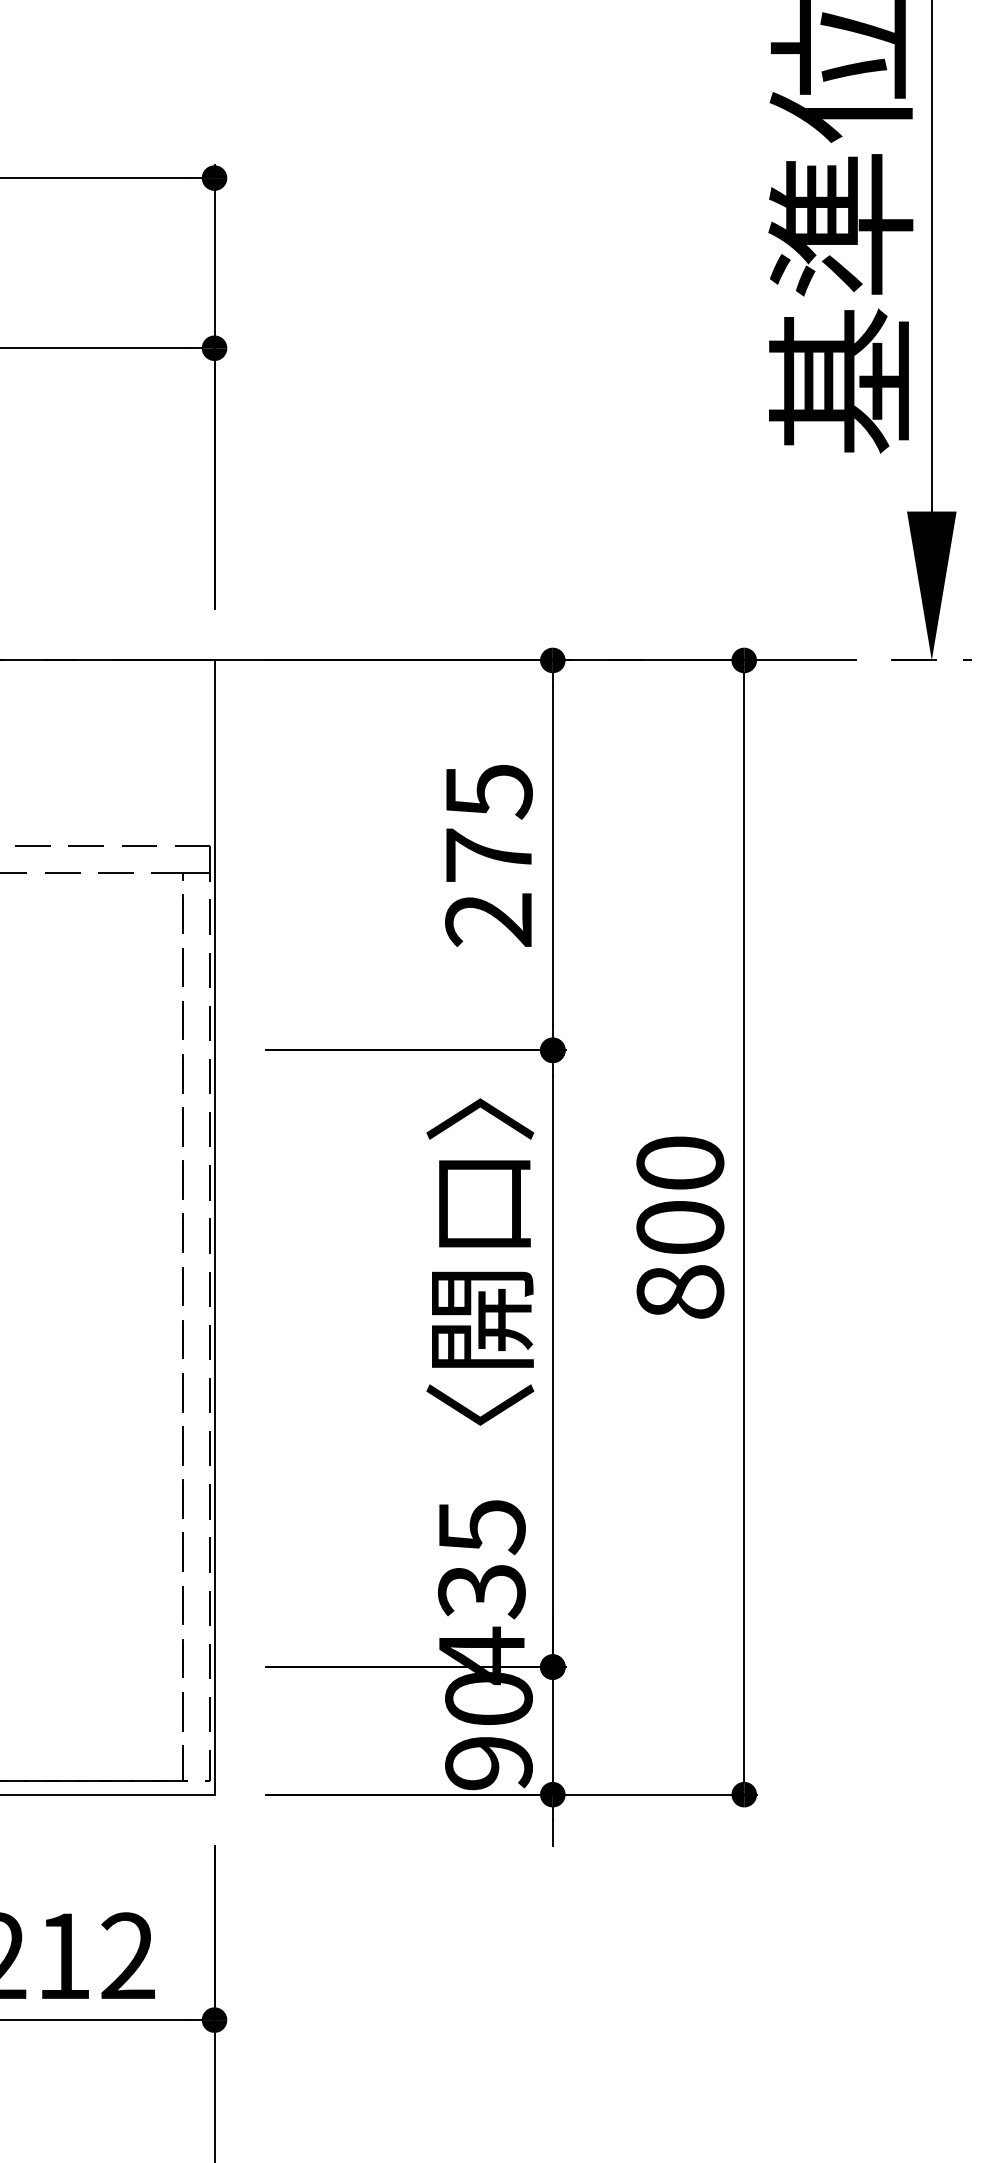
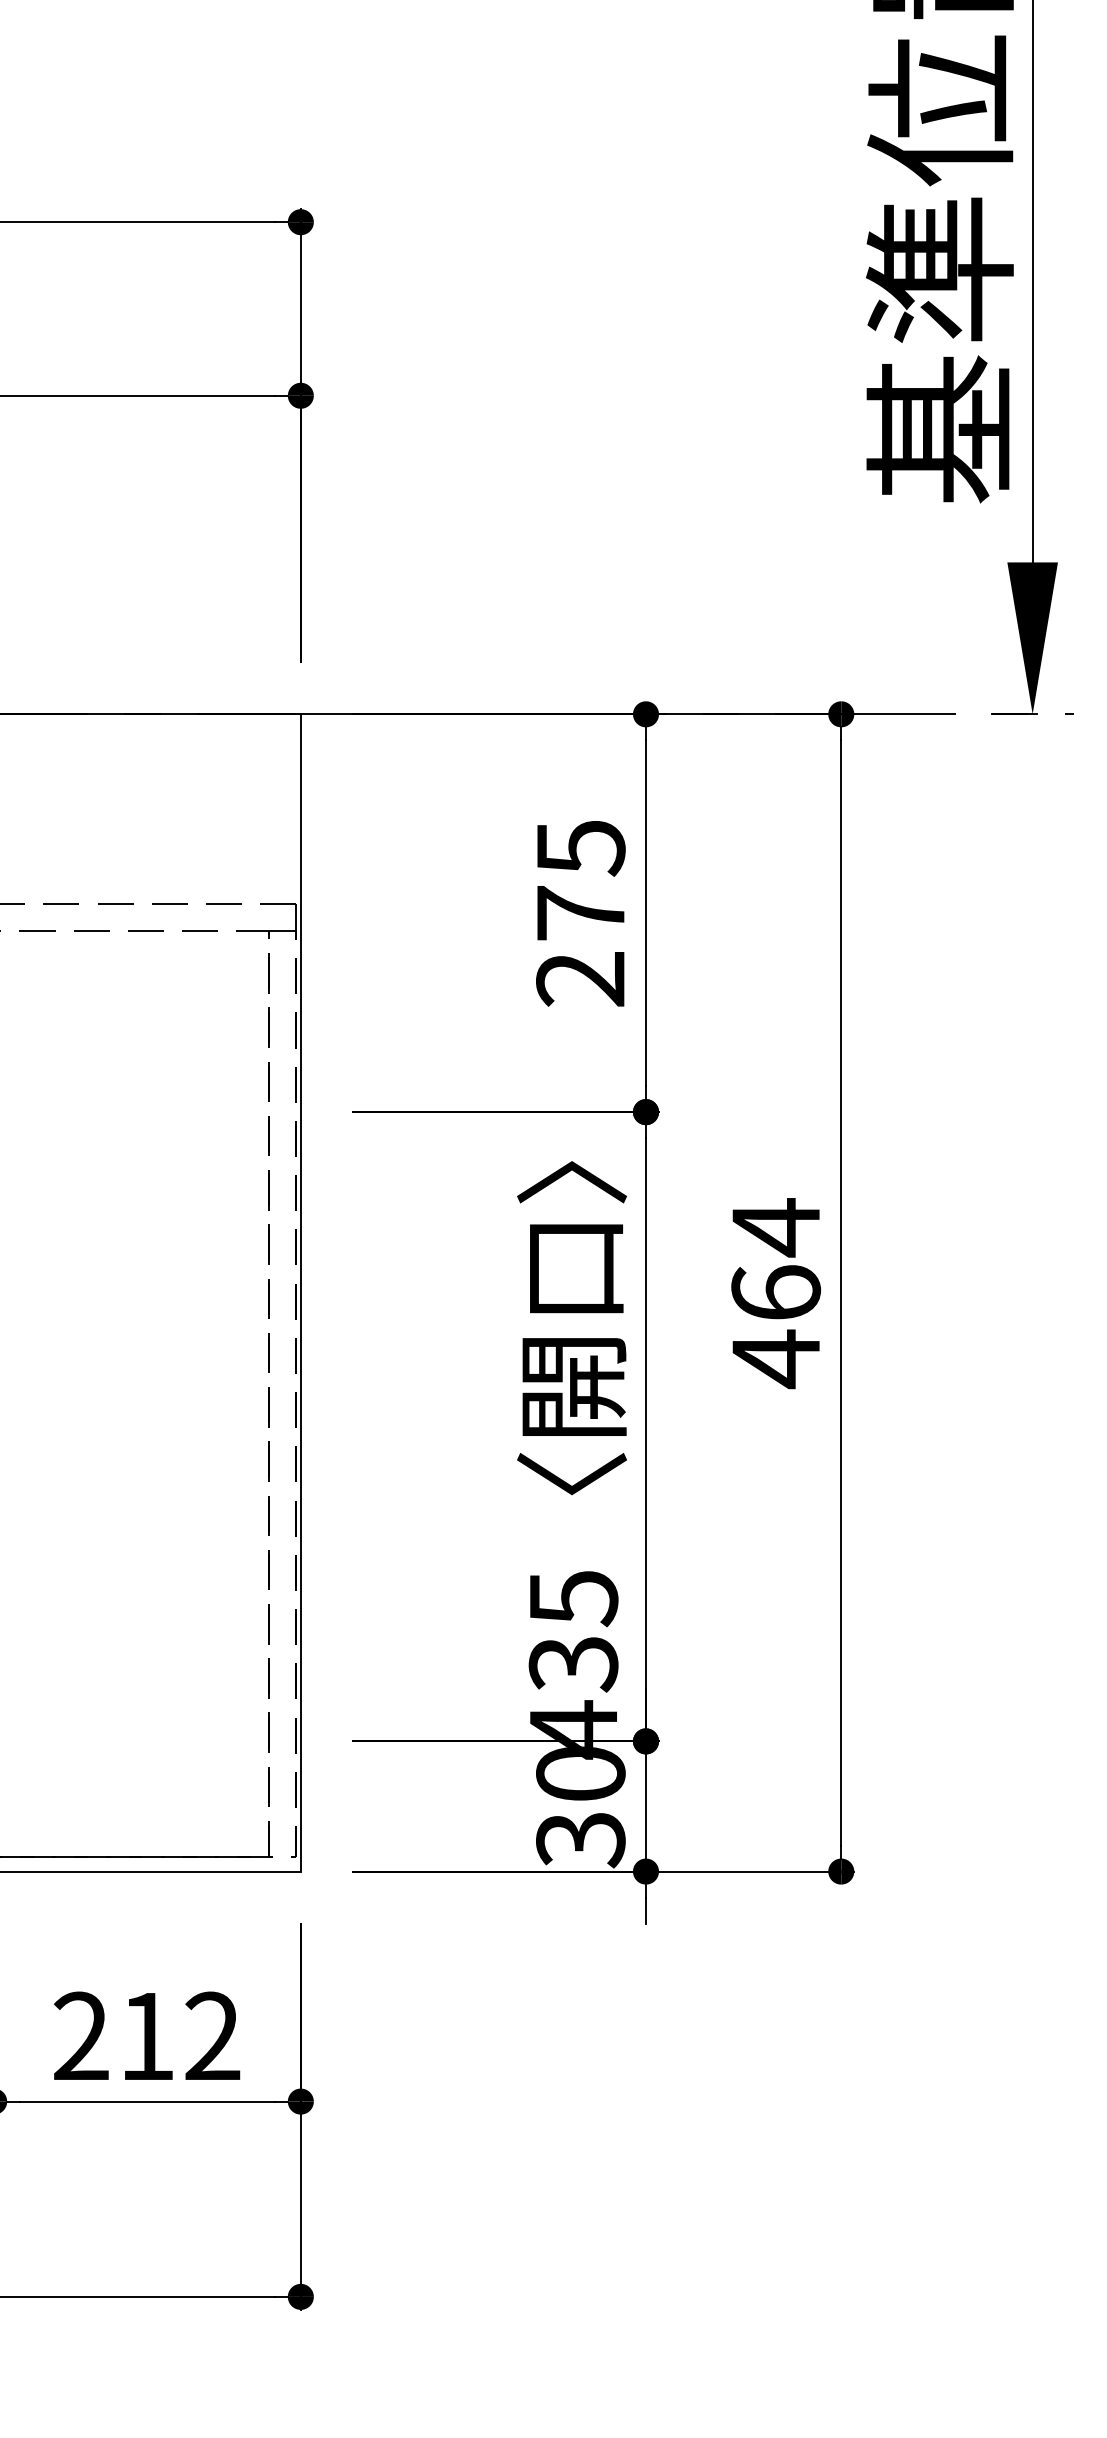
text: (680, 1228) -> (776, 1293), 800 -> 464
text: (488, 1764) -> (580, 1840), 90 -> 30

